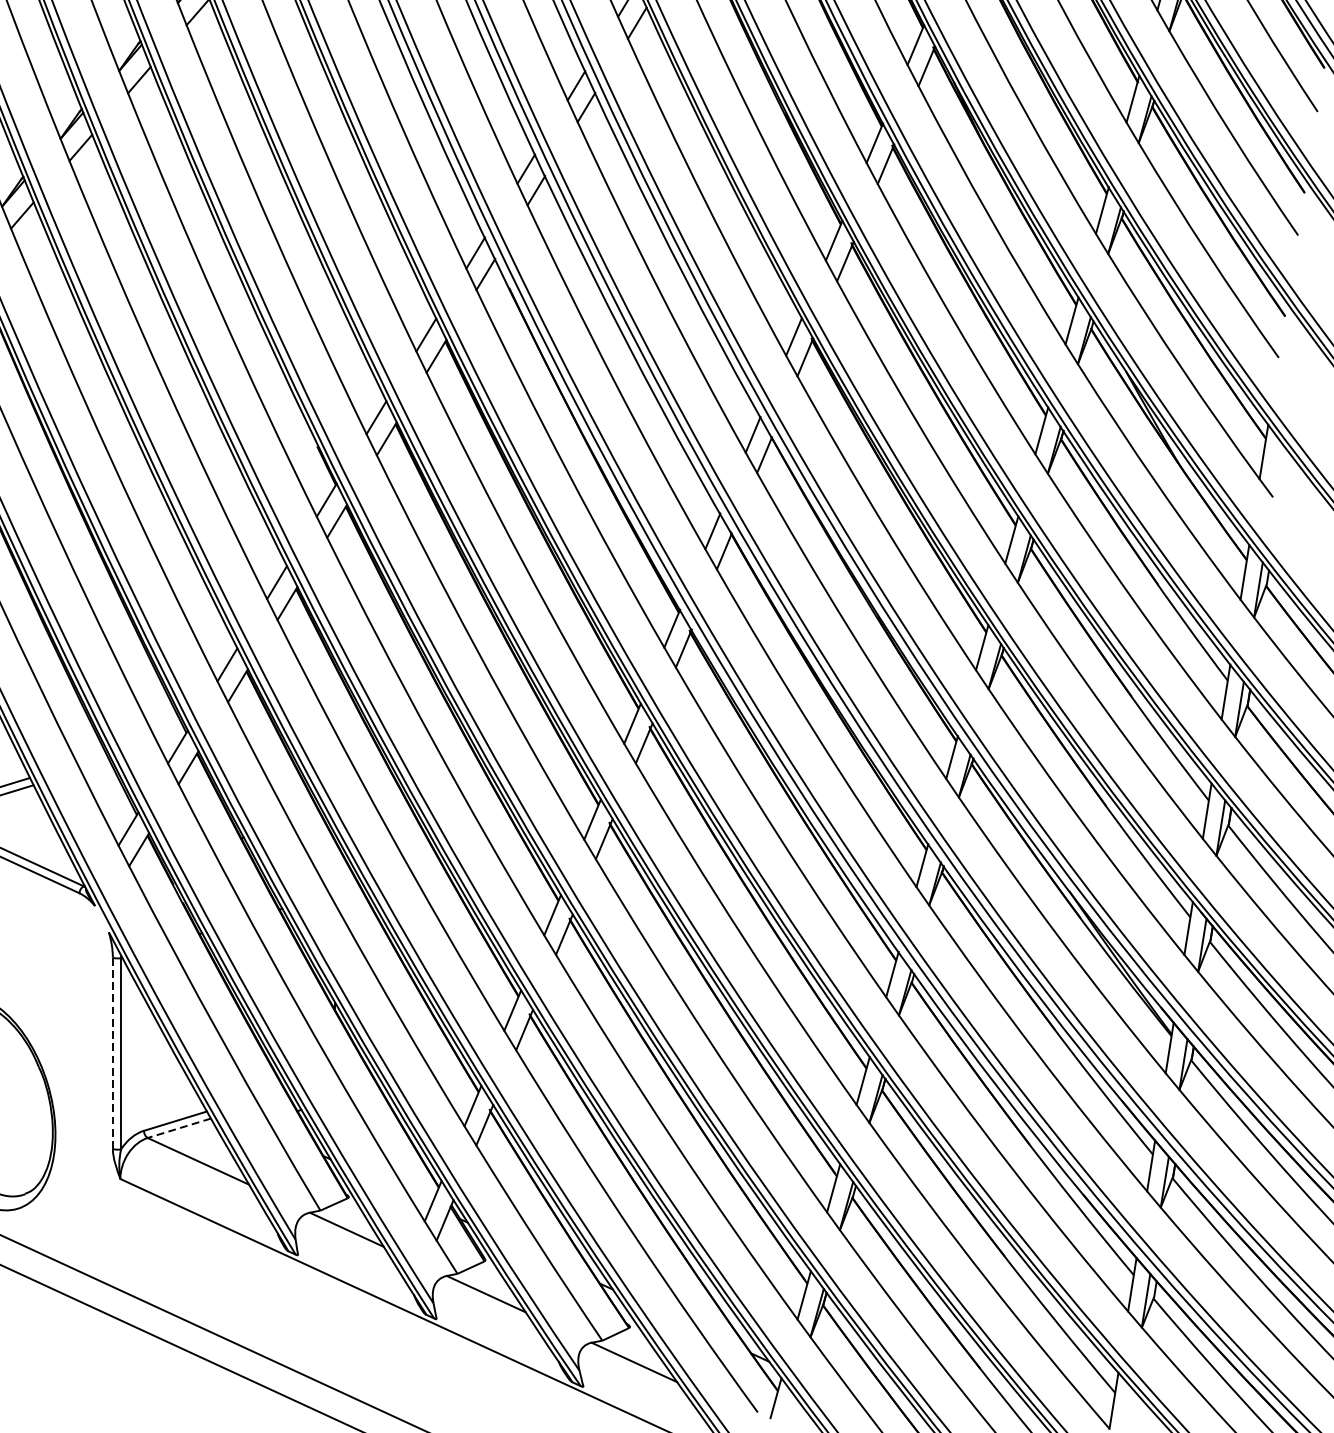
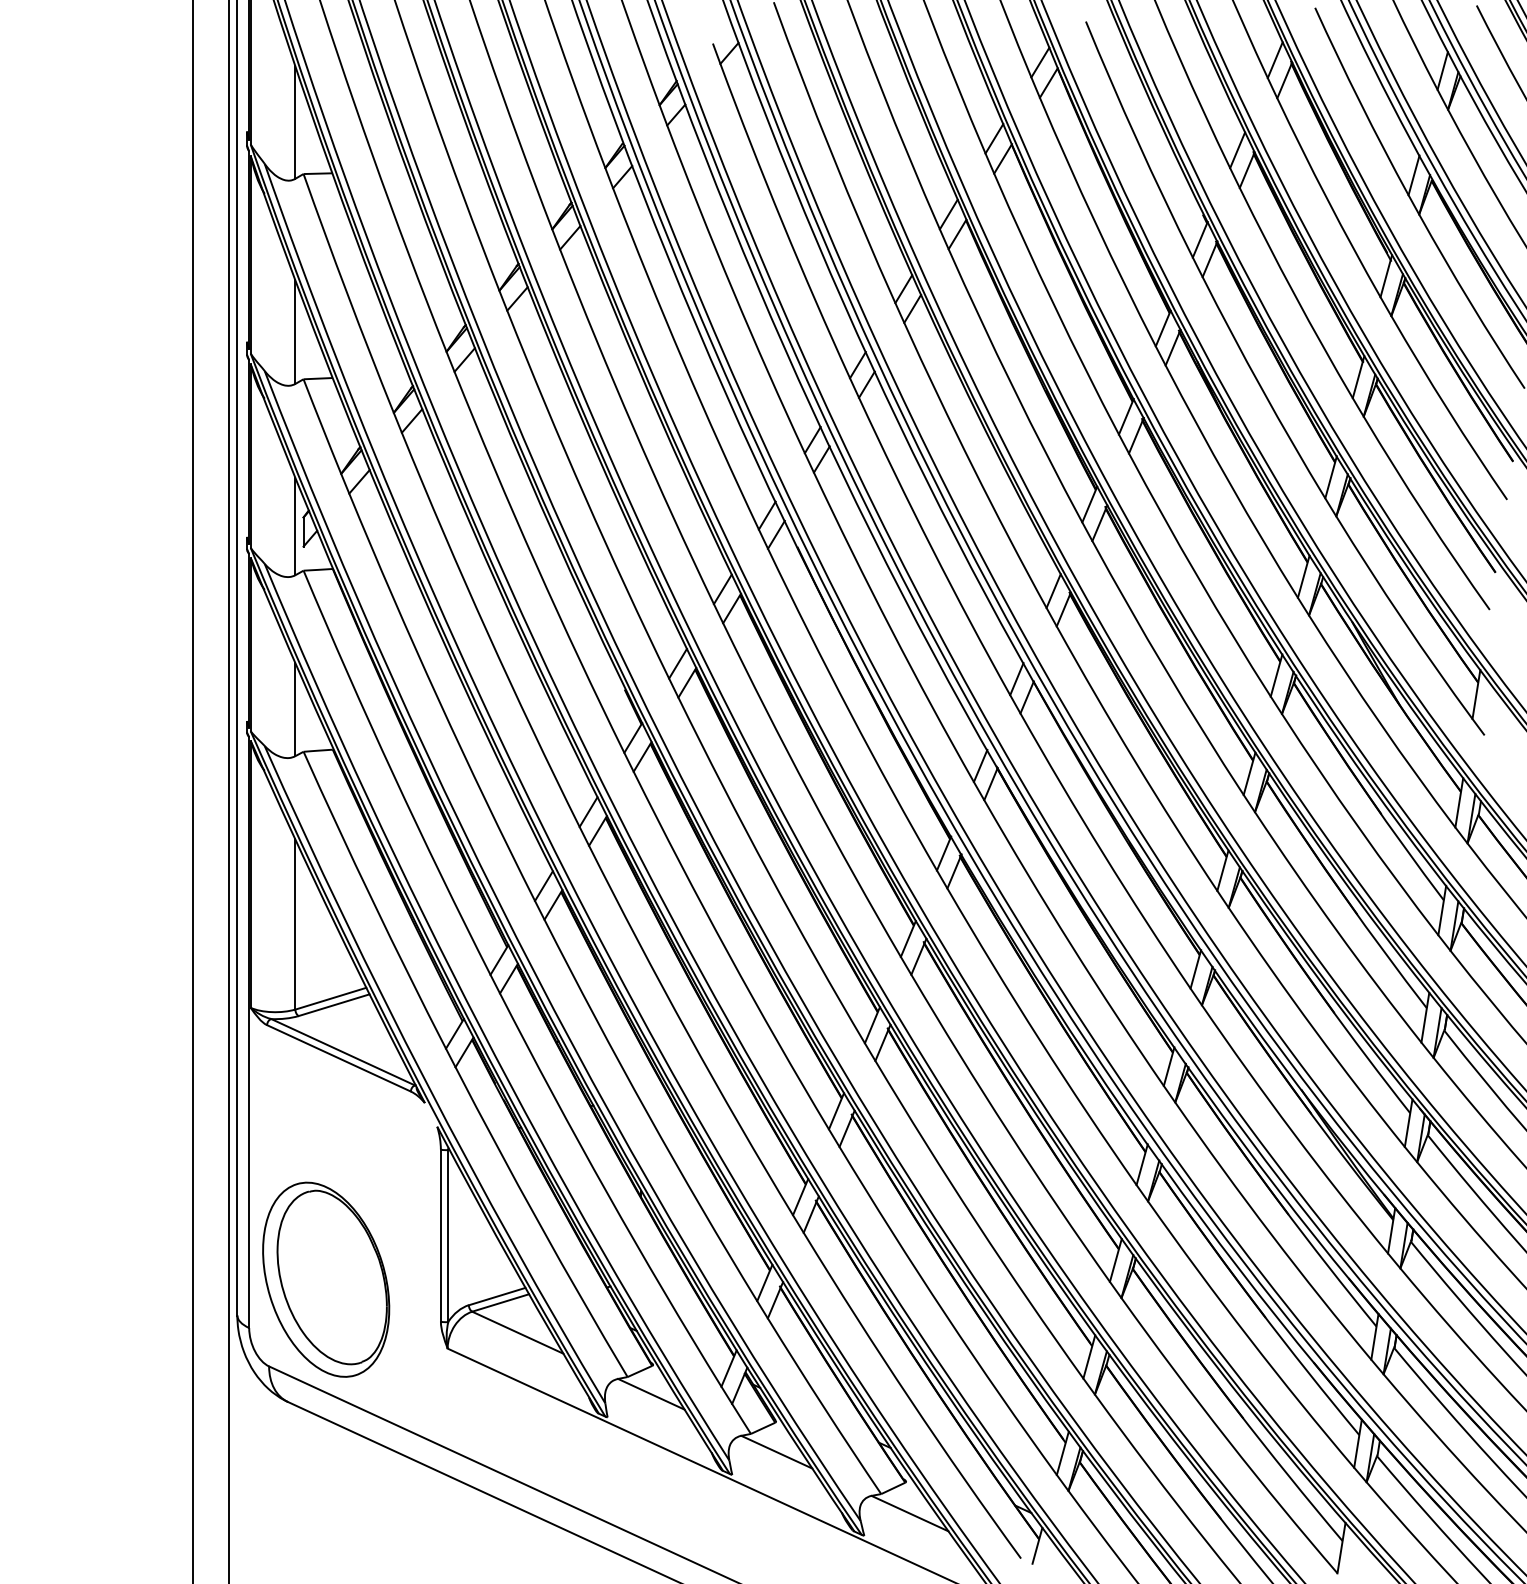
line: (112, 1053) -> (440, 1235), dashed -> solid
line: (179, 1127) -> (500, 1302), dashed -> solid

